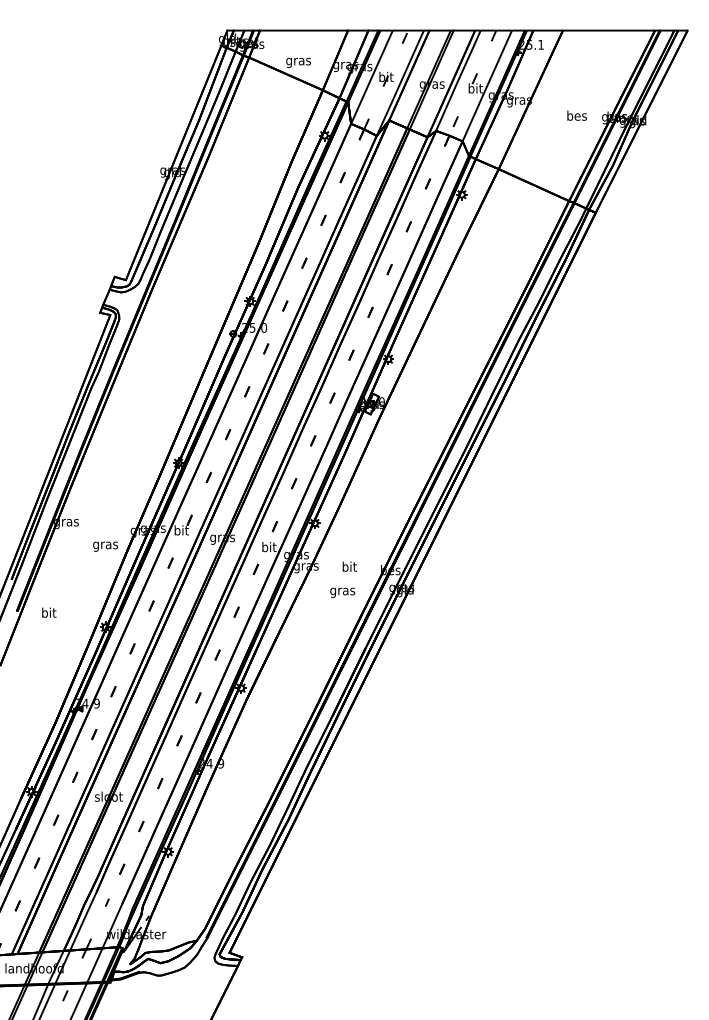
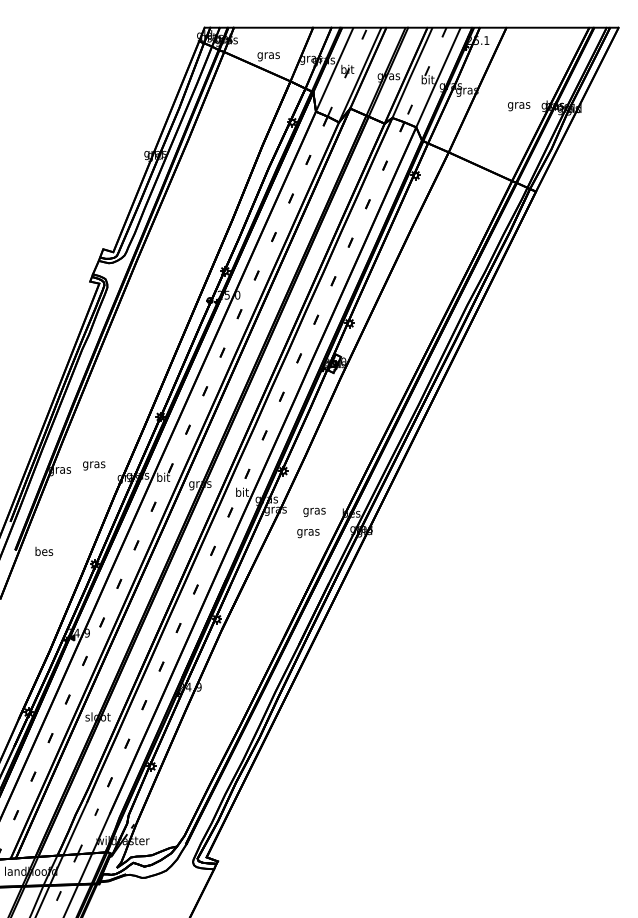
text: (576, 116) -> (518, 105), bes -> gras
text: (105, 546) -> (94, 465), moved
text: (349, 567) -> (314, 510), bit -> gras
text: (48, 612) -> (43, 551), bit -> bes

